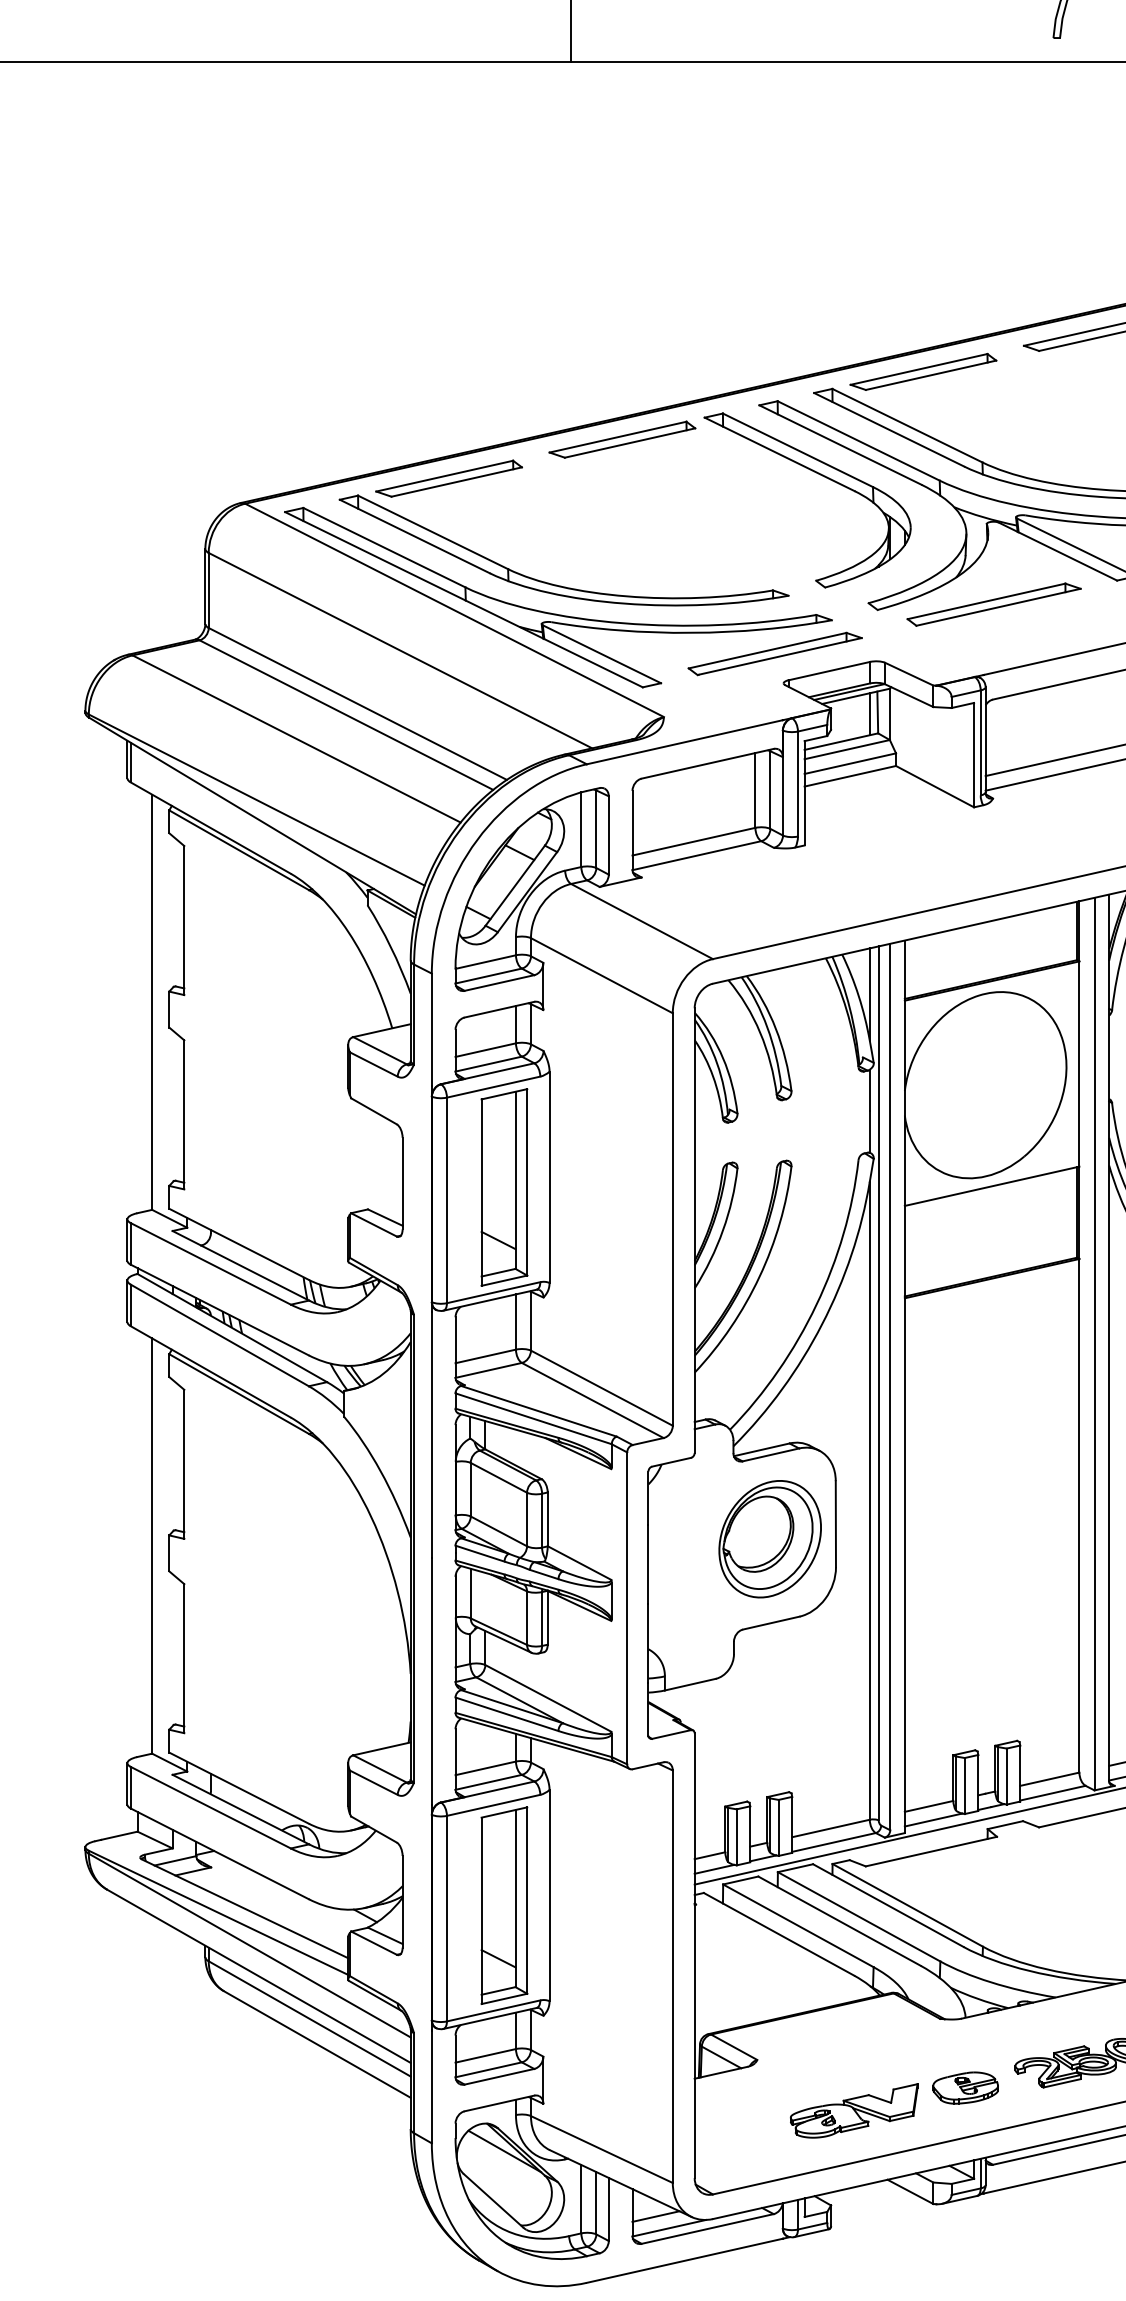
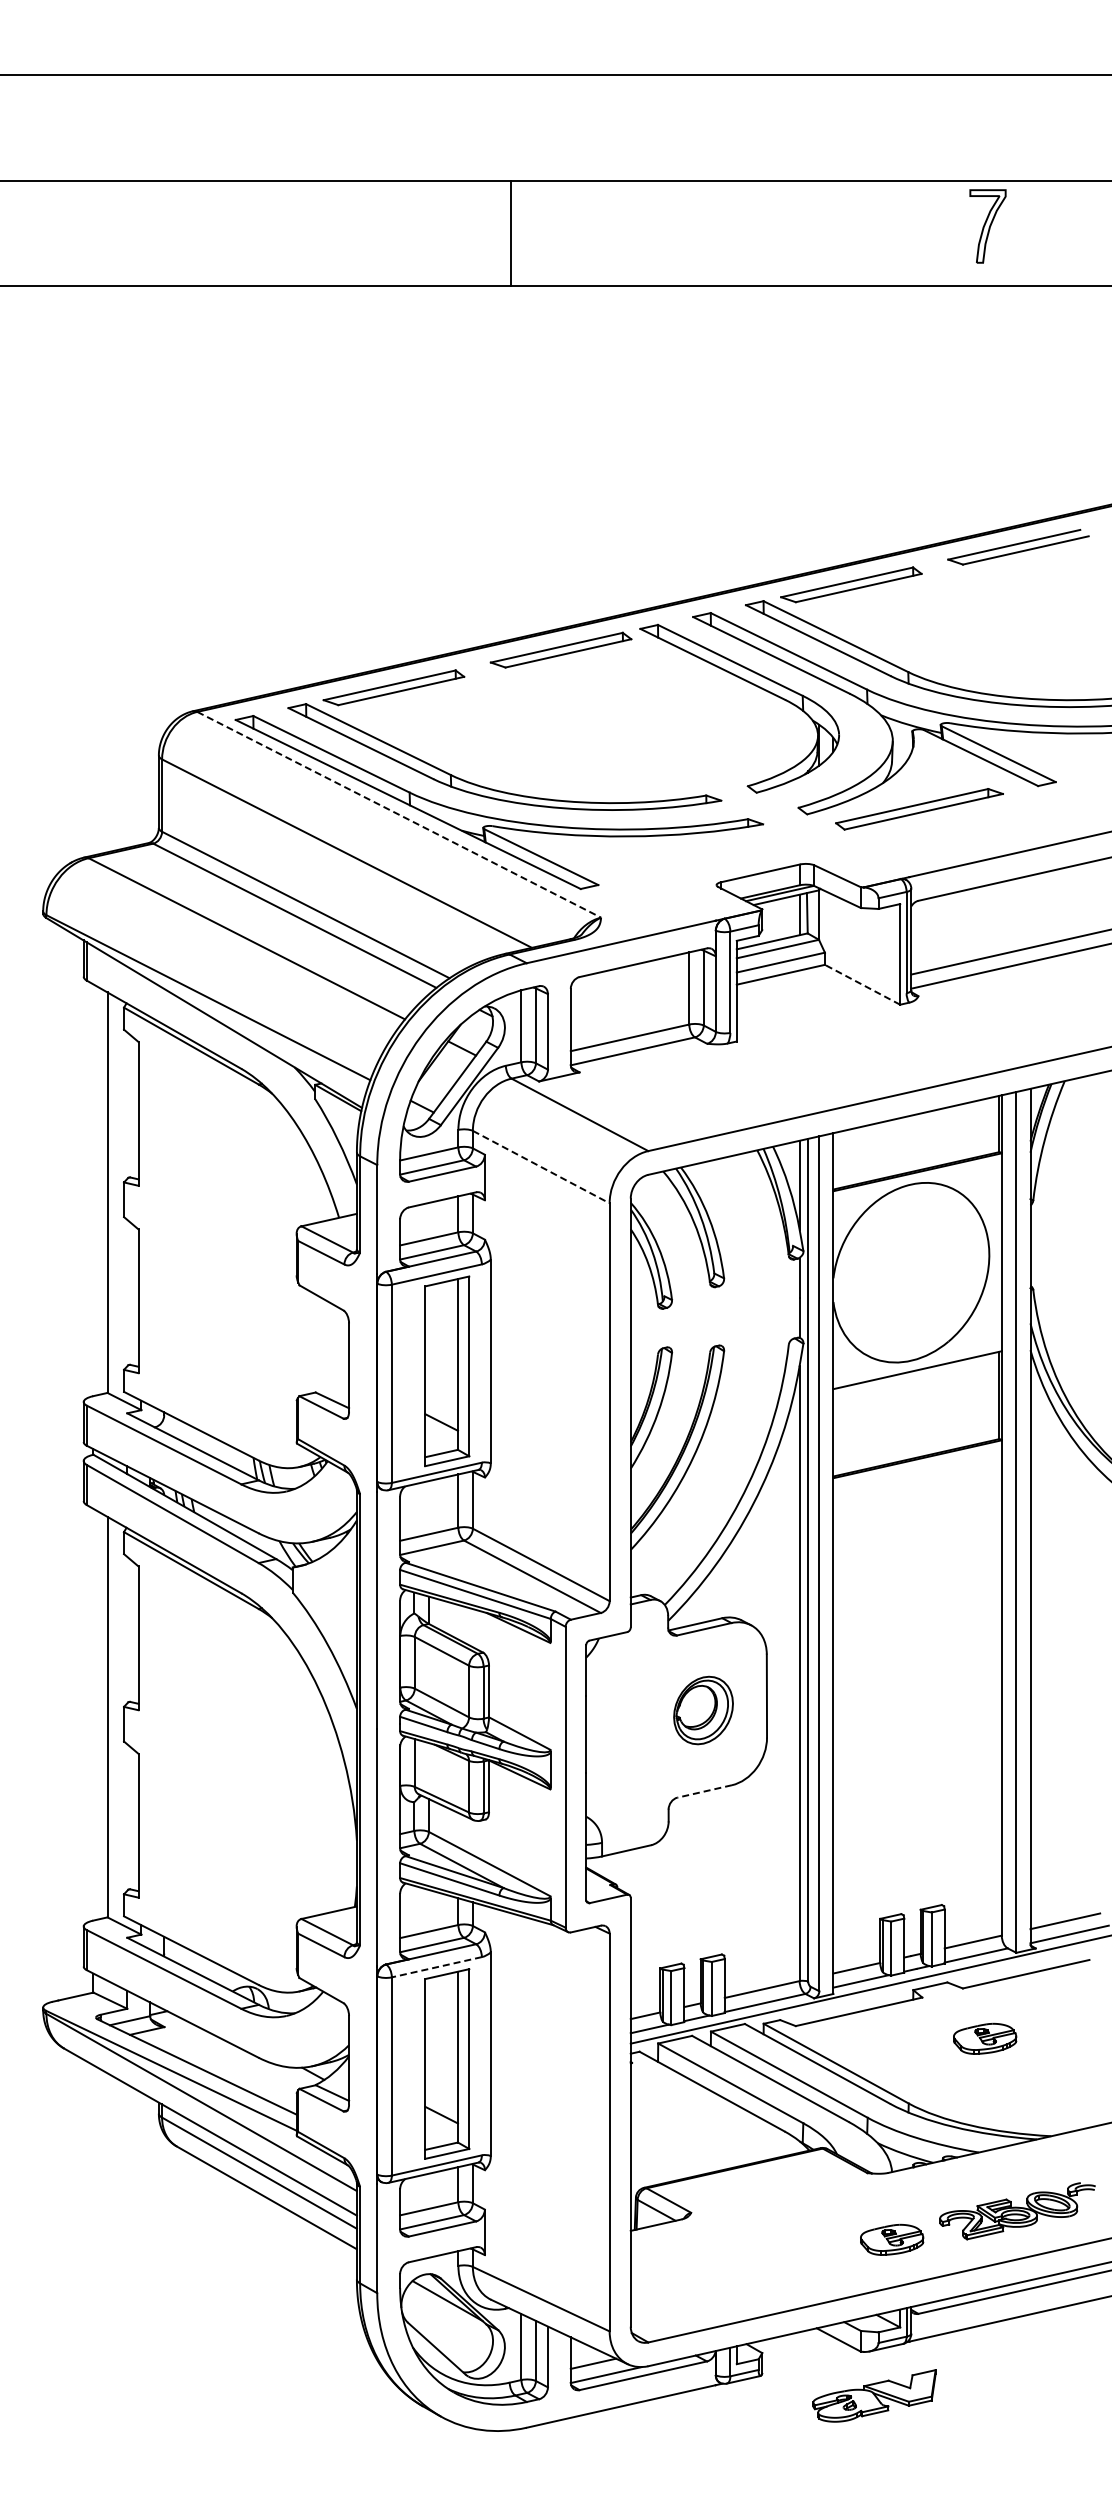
line: (454, 610) -> (399, 814), solid -> dashed
part: (775, 653) -> (708, 856), removed
line: (934, 786) -> (862, 984), solid -> dashed
line: (602, 976) -> (541, 1167), solid -> dashed
part: (770, 1539) -> (703, 1710), size x0.6
line: (771, 1623) -> (704, 1791), solid -> dashed
line: (493, 1805) -> (436, 1967), solid -> dashed
part: (1062, 1879) -> (985, 2038), added
part: (854, 2110) -> (874, 2395), moved

